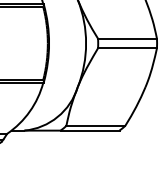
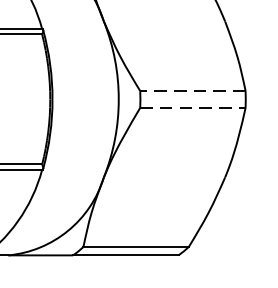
line: (127, 38) -> (192, 90), solid -> dashed
line: (128, 48) -> (194, 108), solid -> dashed

